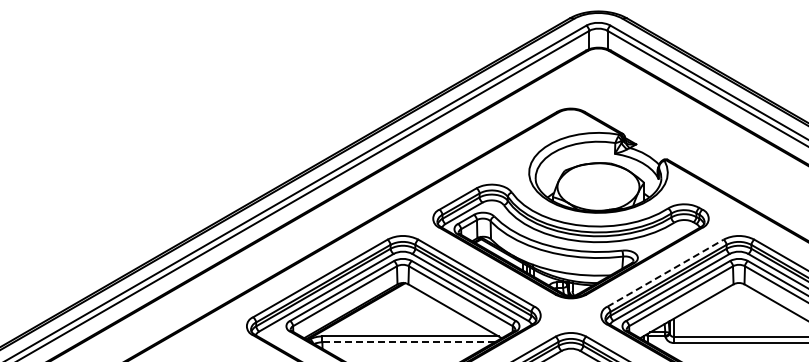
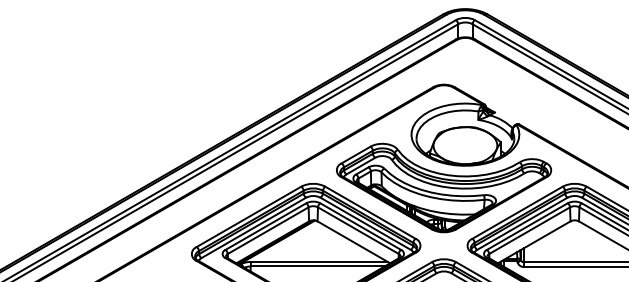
line: (665, 273) -> (517, 212), dashed -> solid
line: (408, 342) -> (317, 266), dashed -> solid

